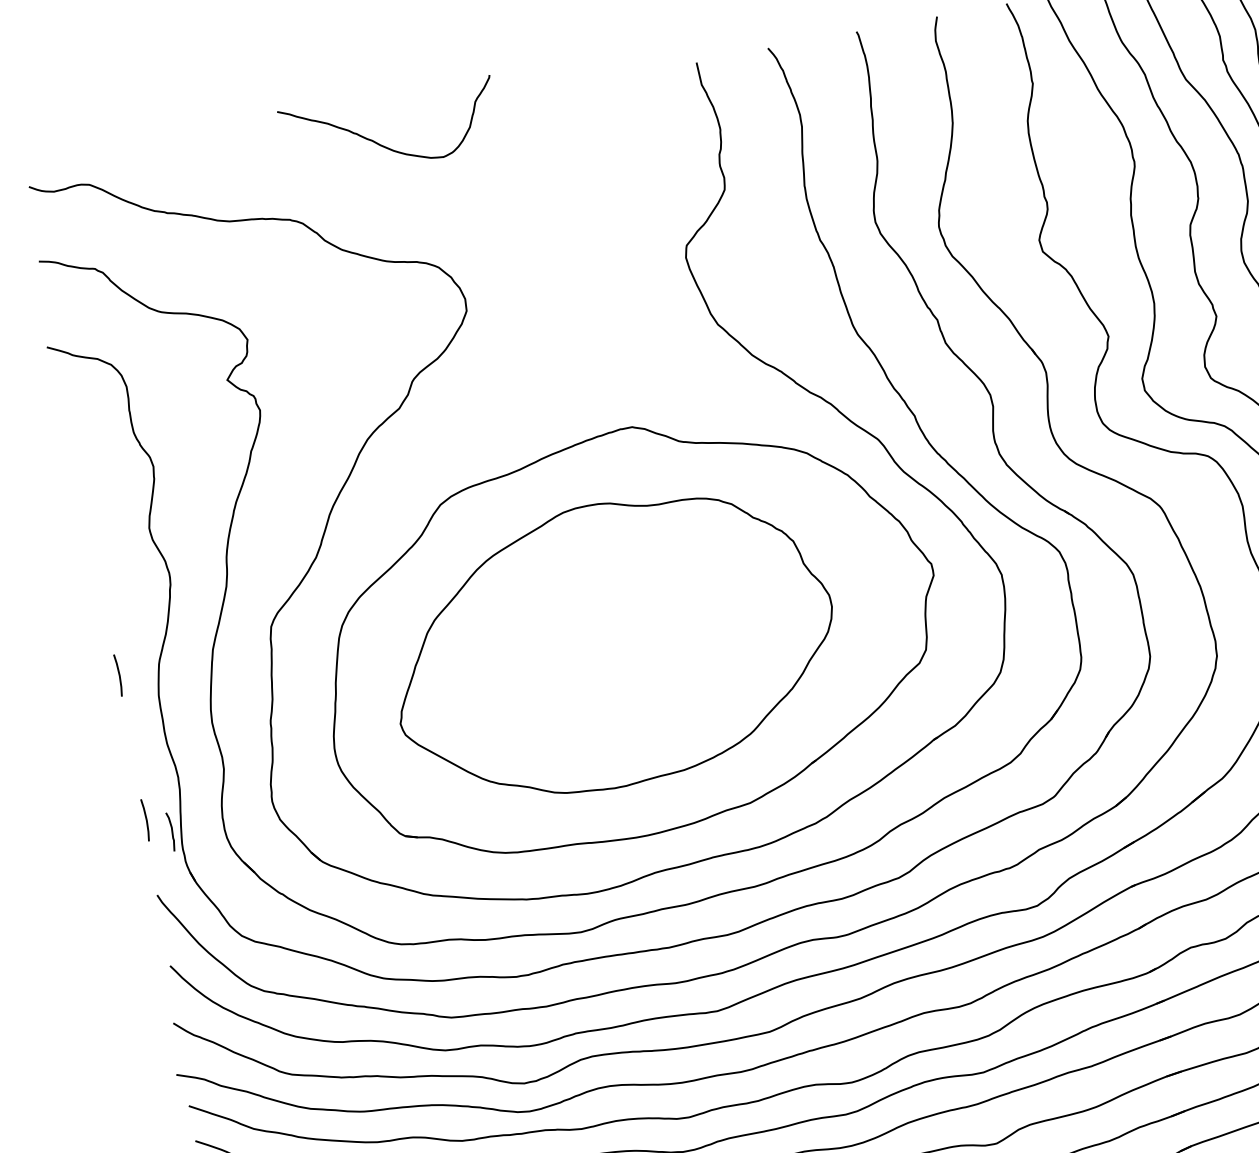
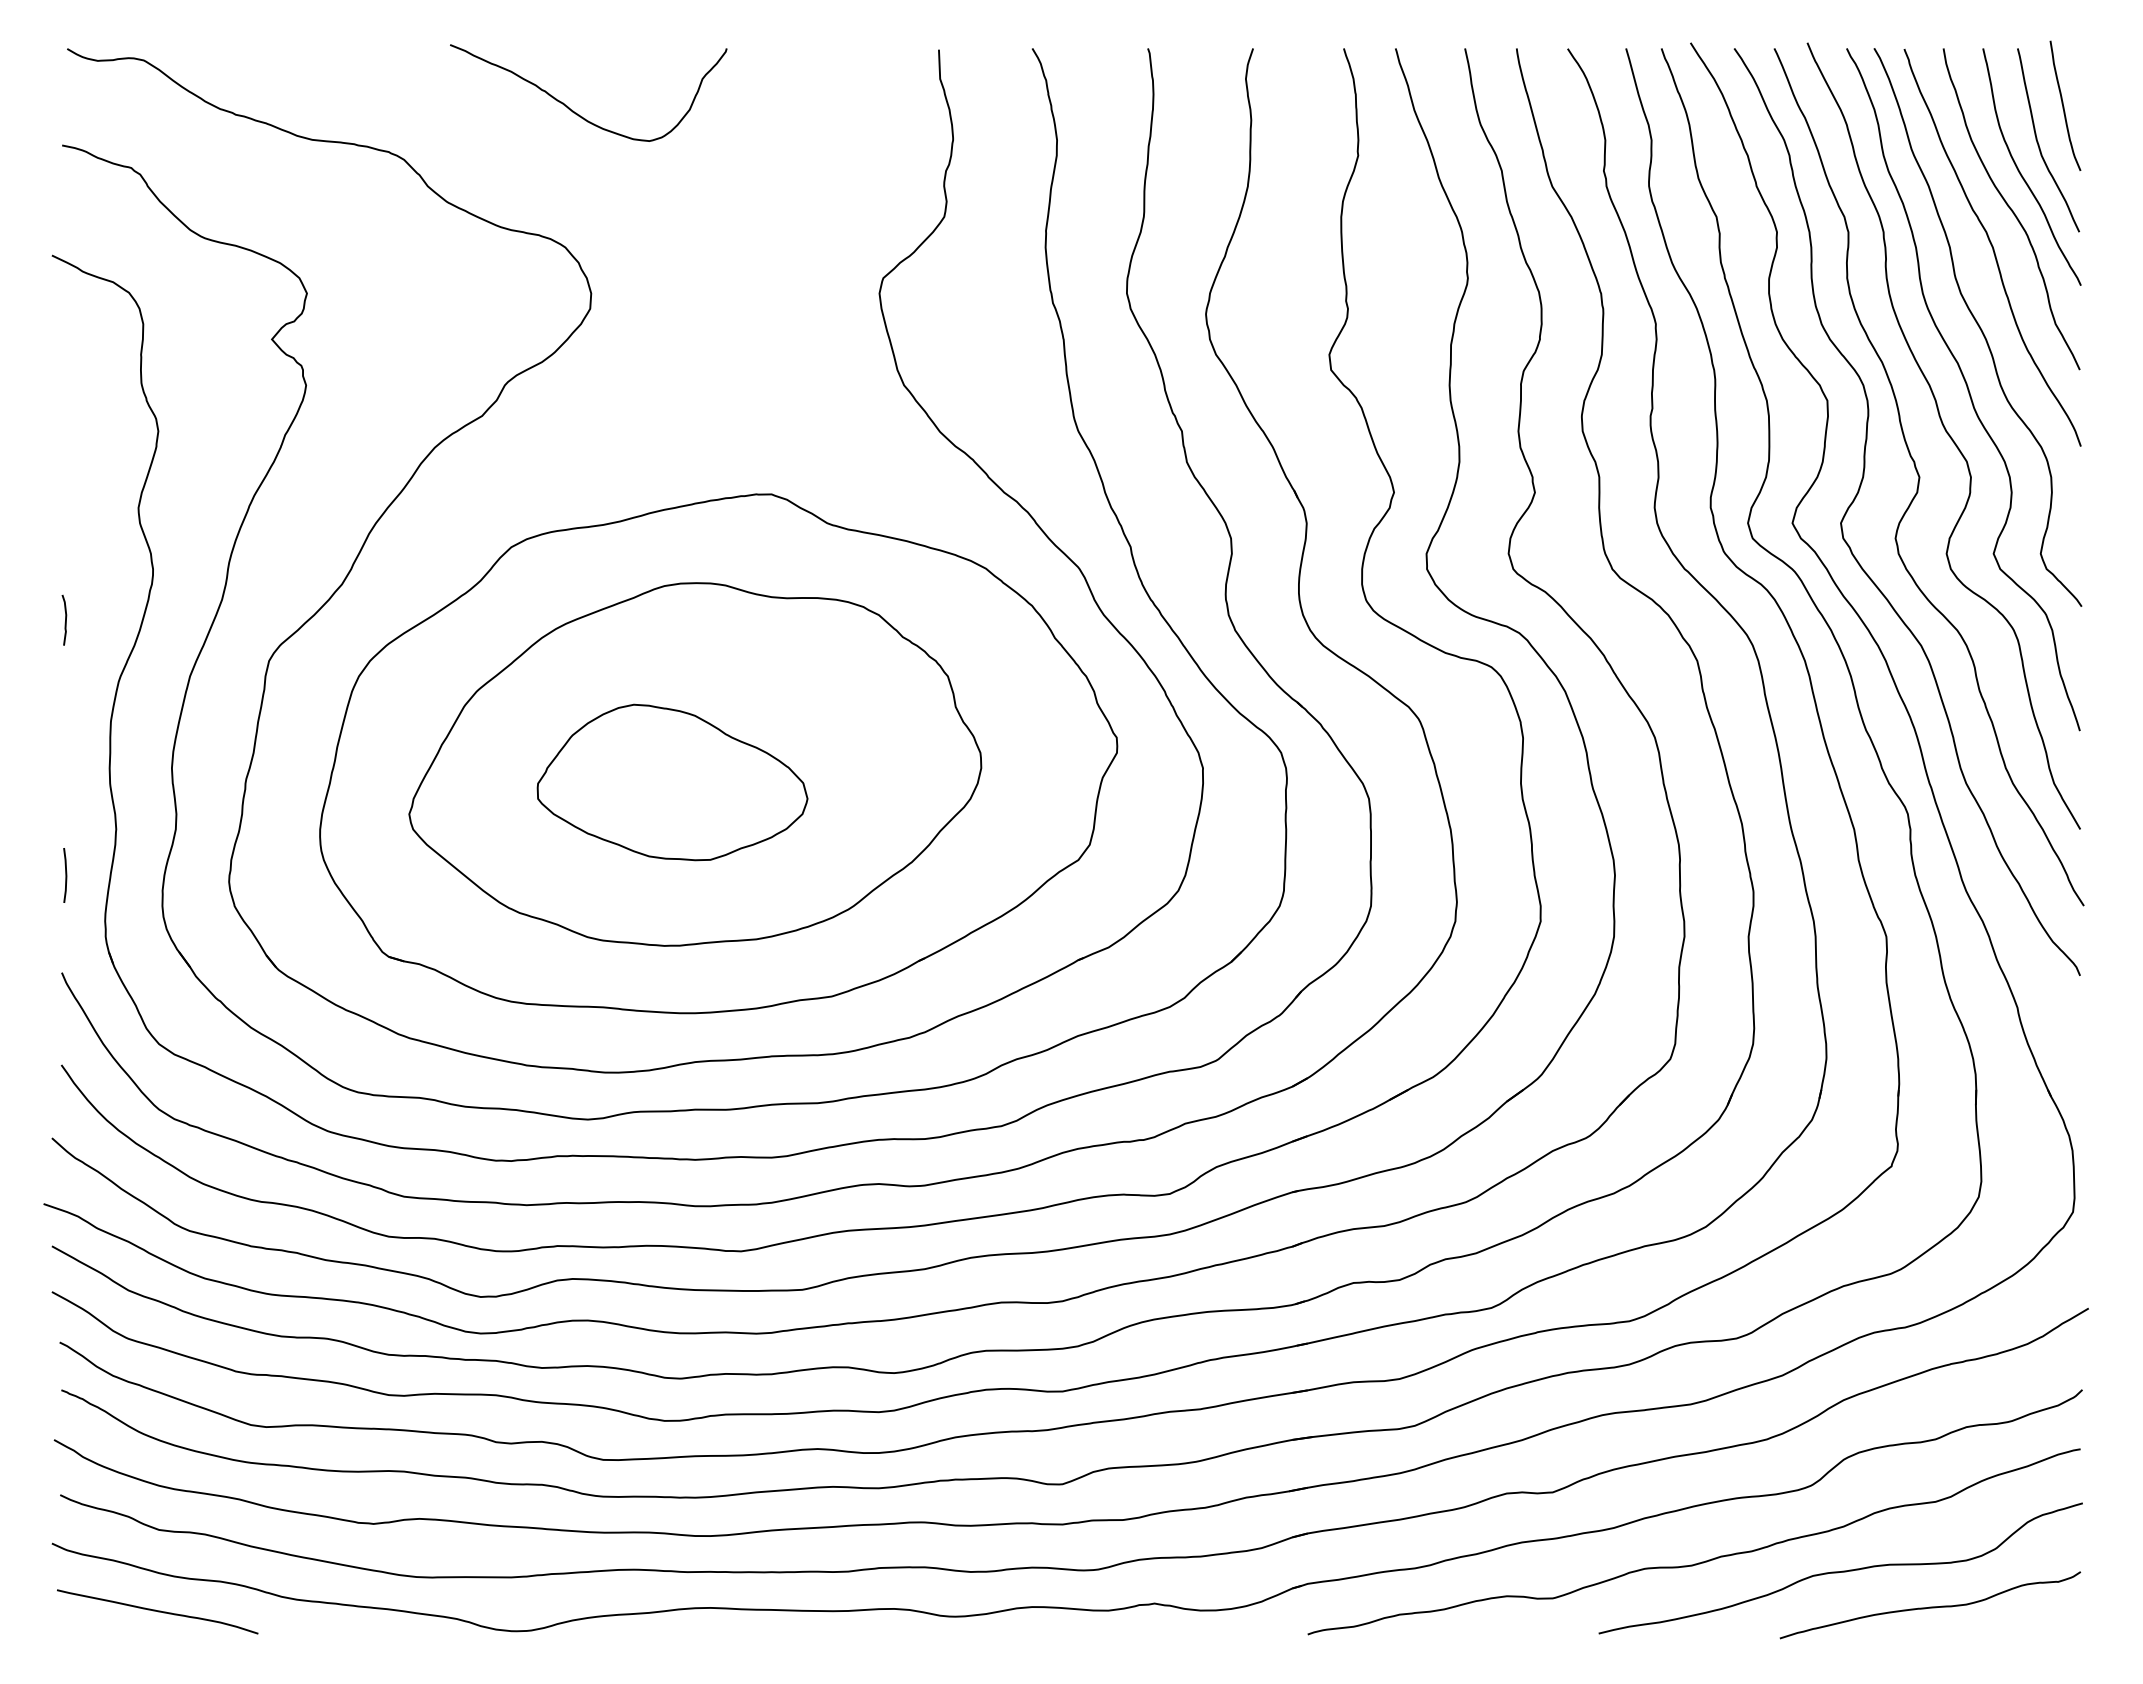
curve: (383, 145) -> (576, 112), moved
part: (597, 661) -> (672, 782), added
line: (118, 675) -> (65, 686), removed
curve: (171, 831) -> (65, 619), moved

